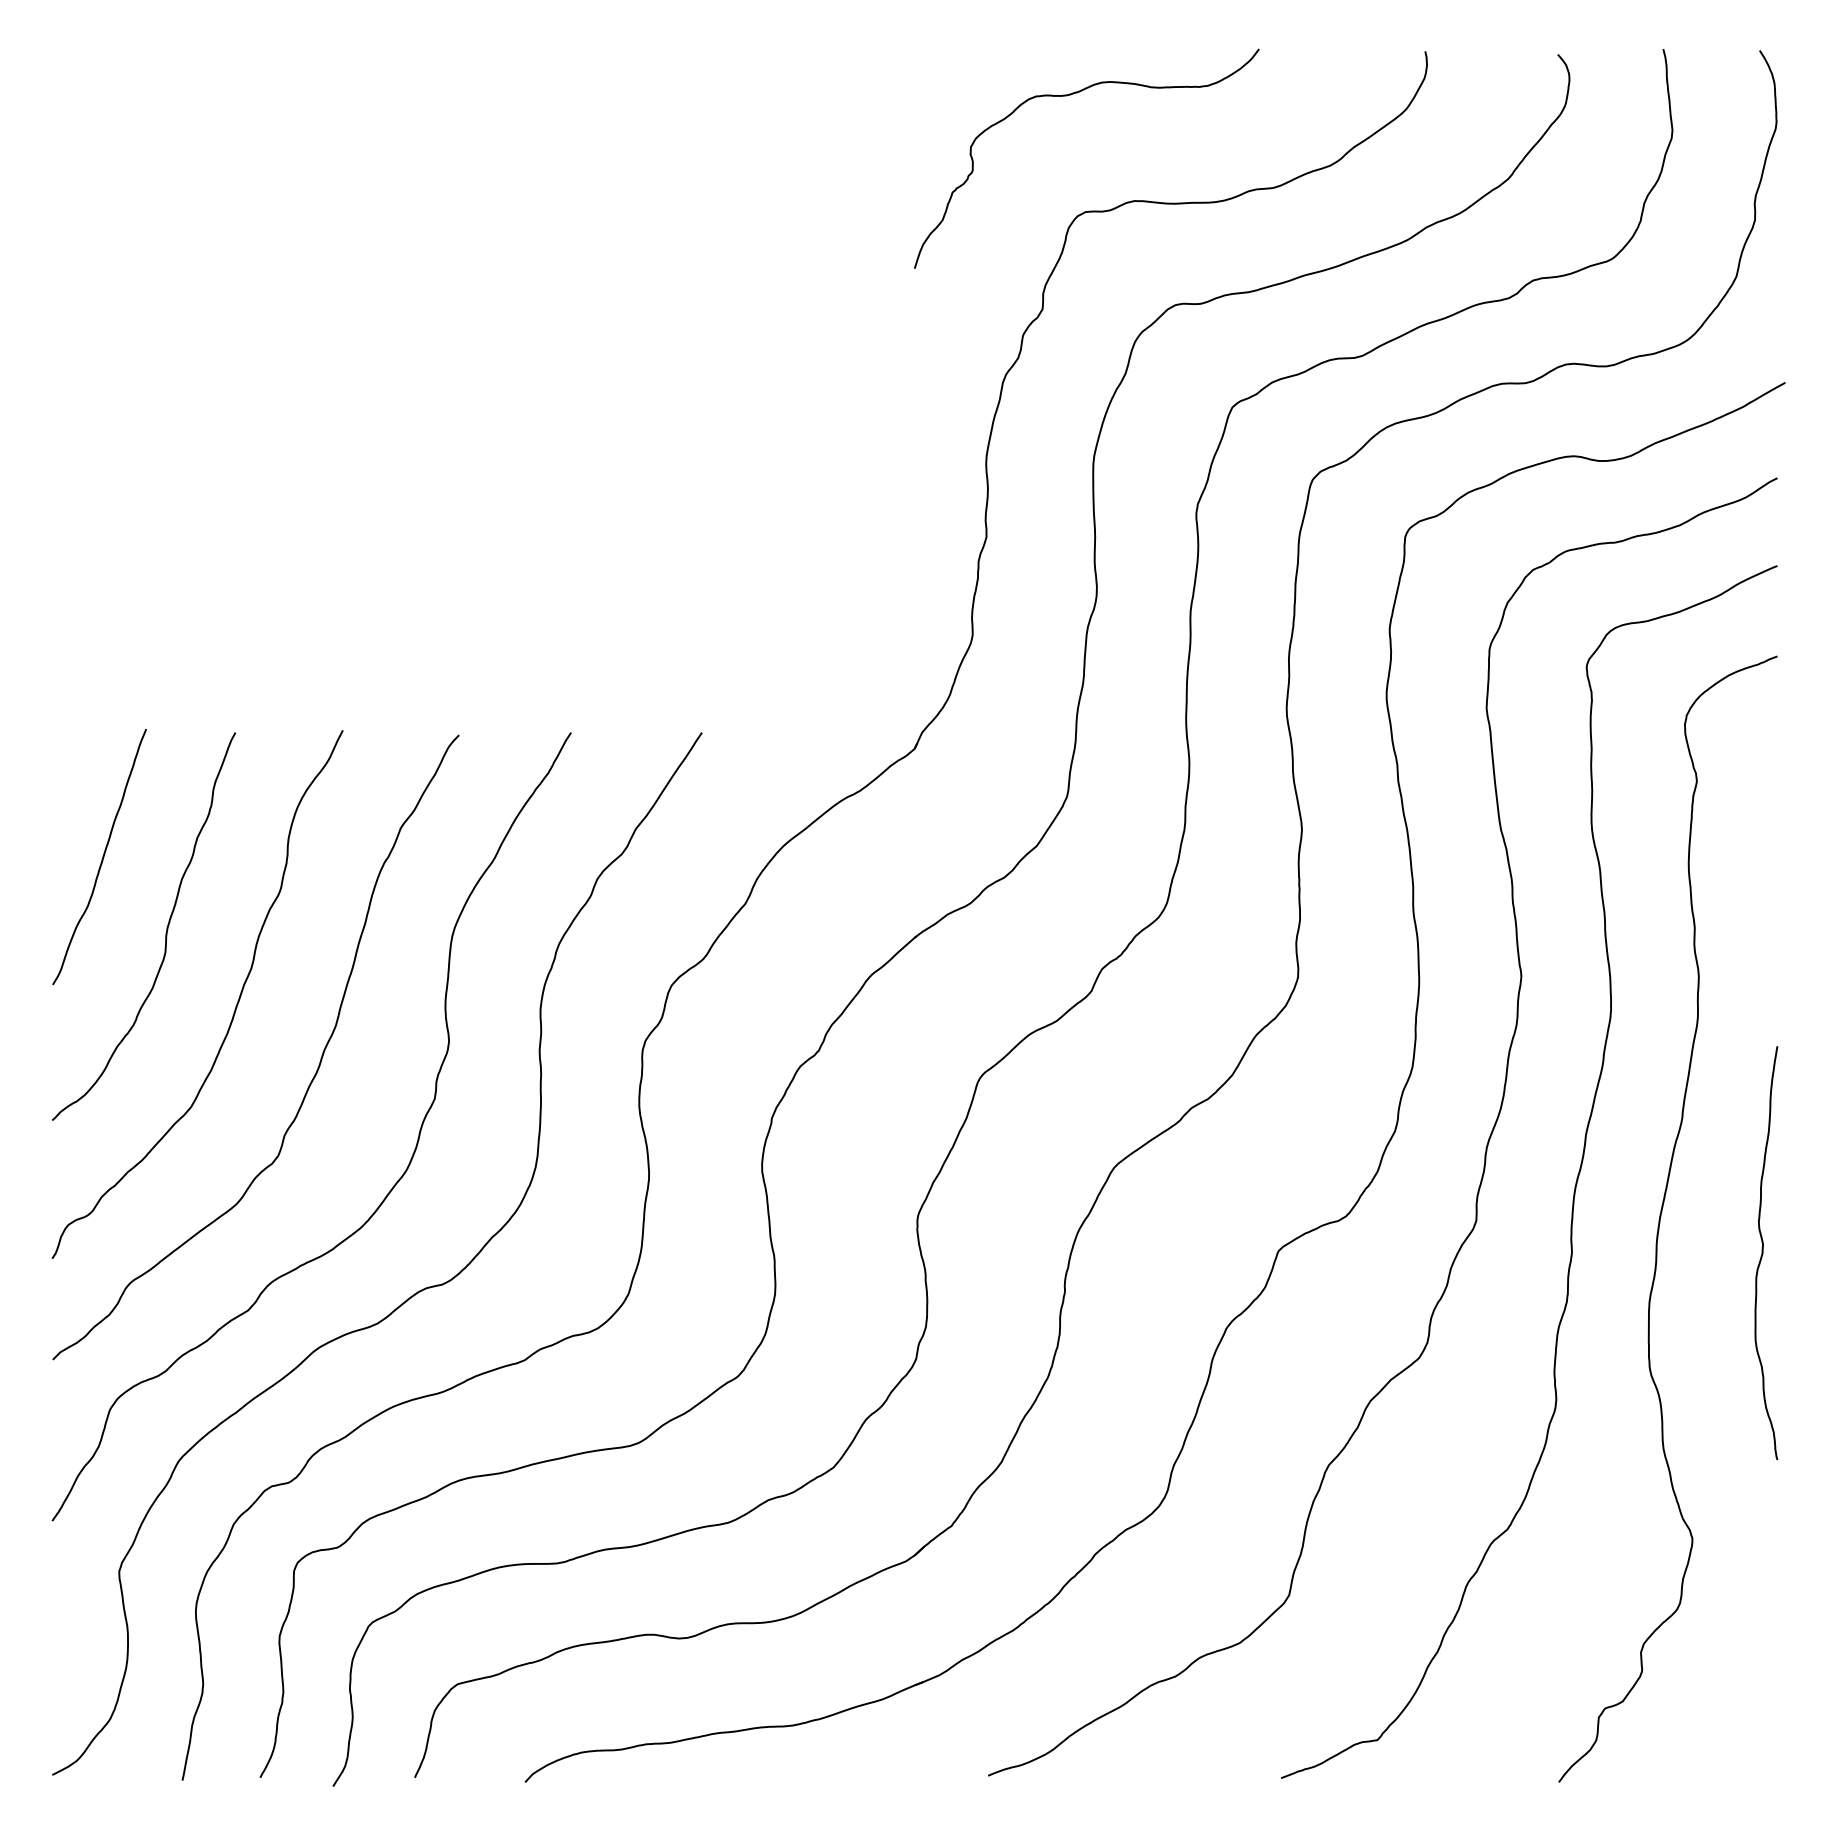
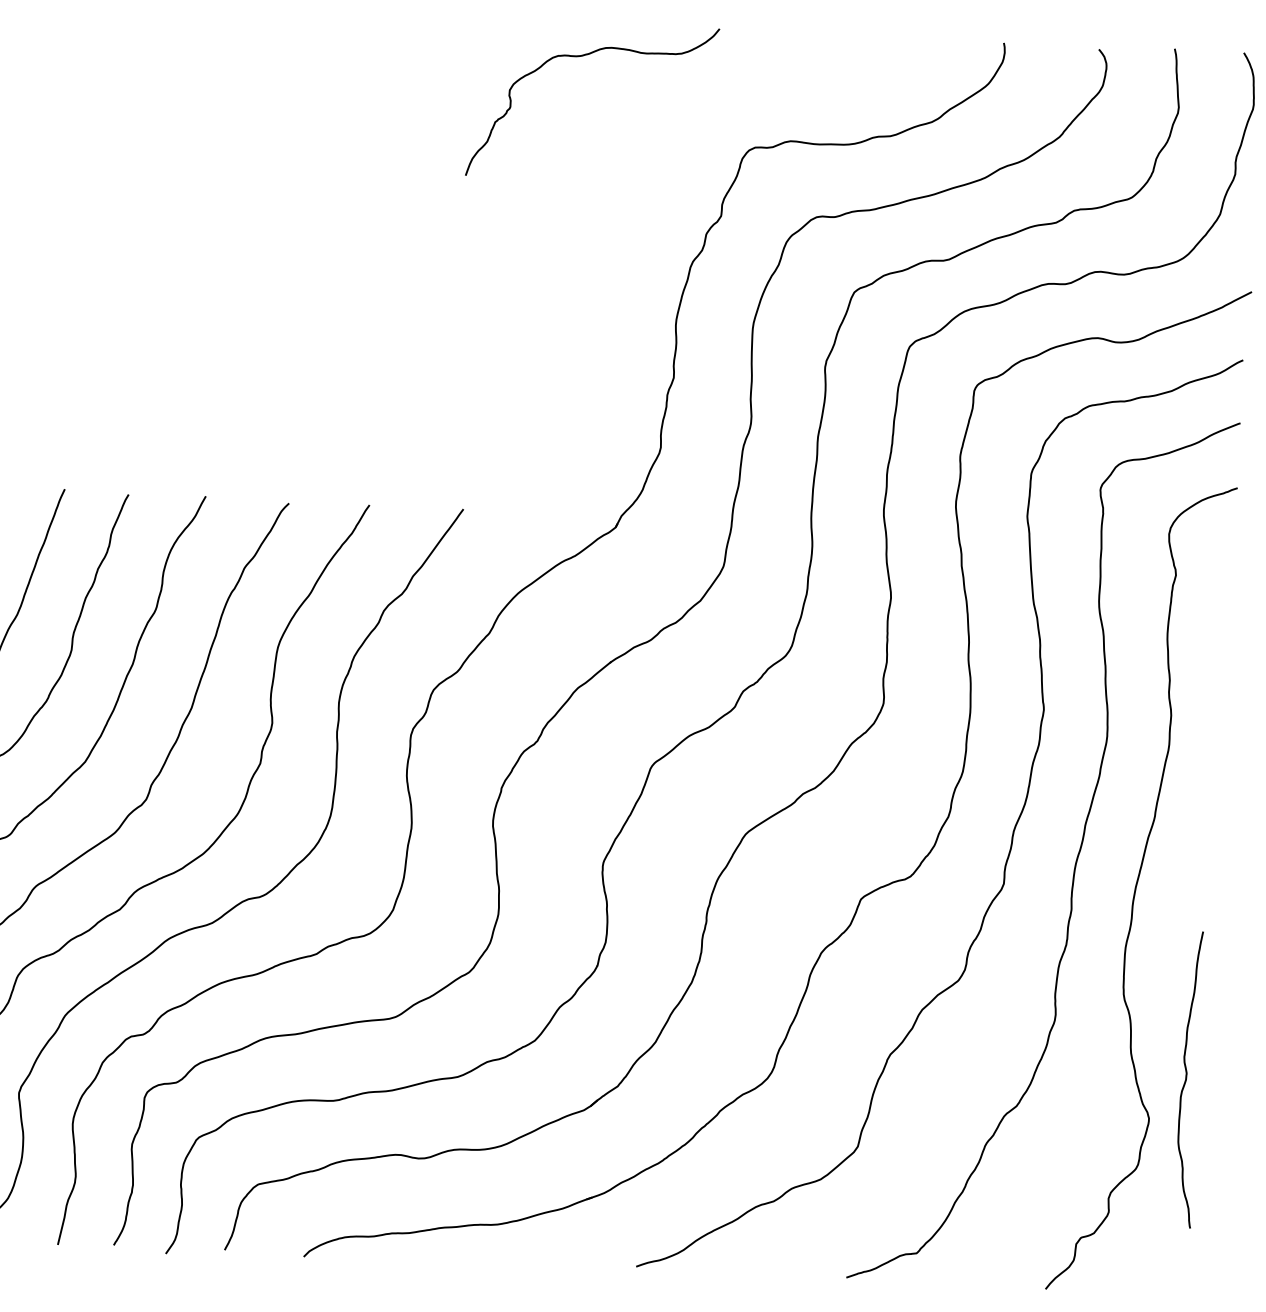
curve: (1067, 96) -> (580, 56), moved
curve: (1763, 1253) -> (1186, 1079), moved

